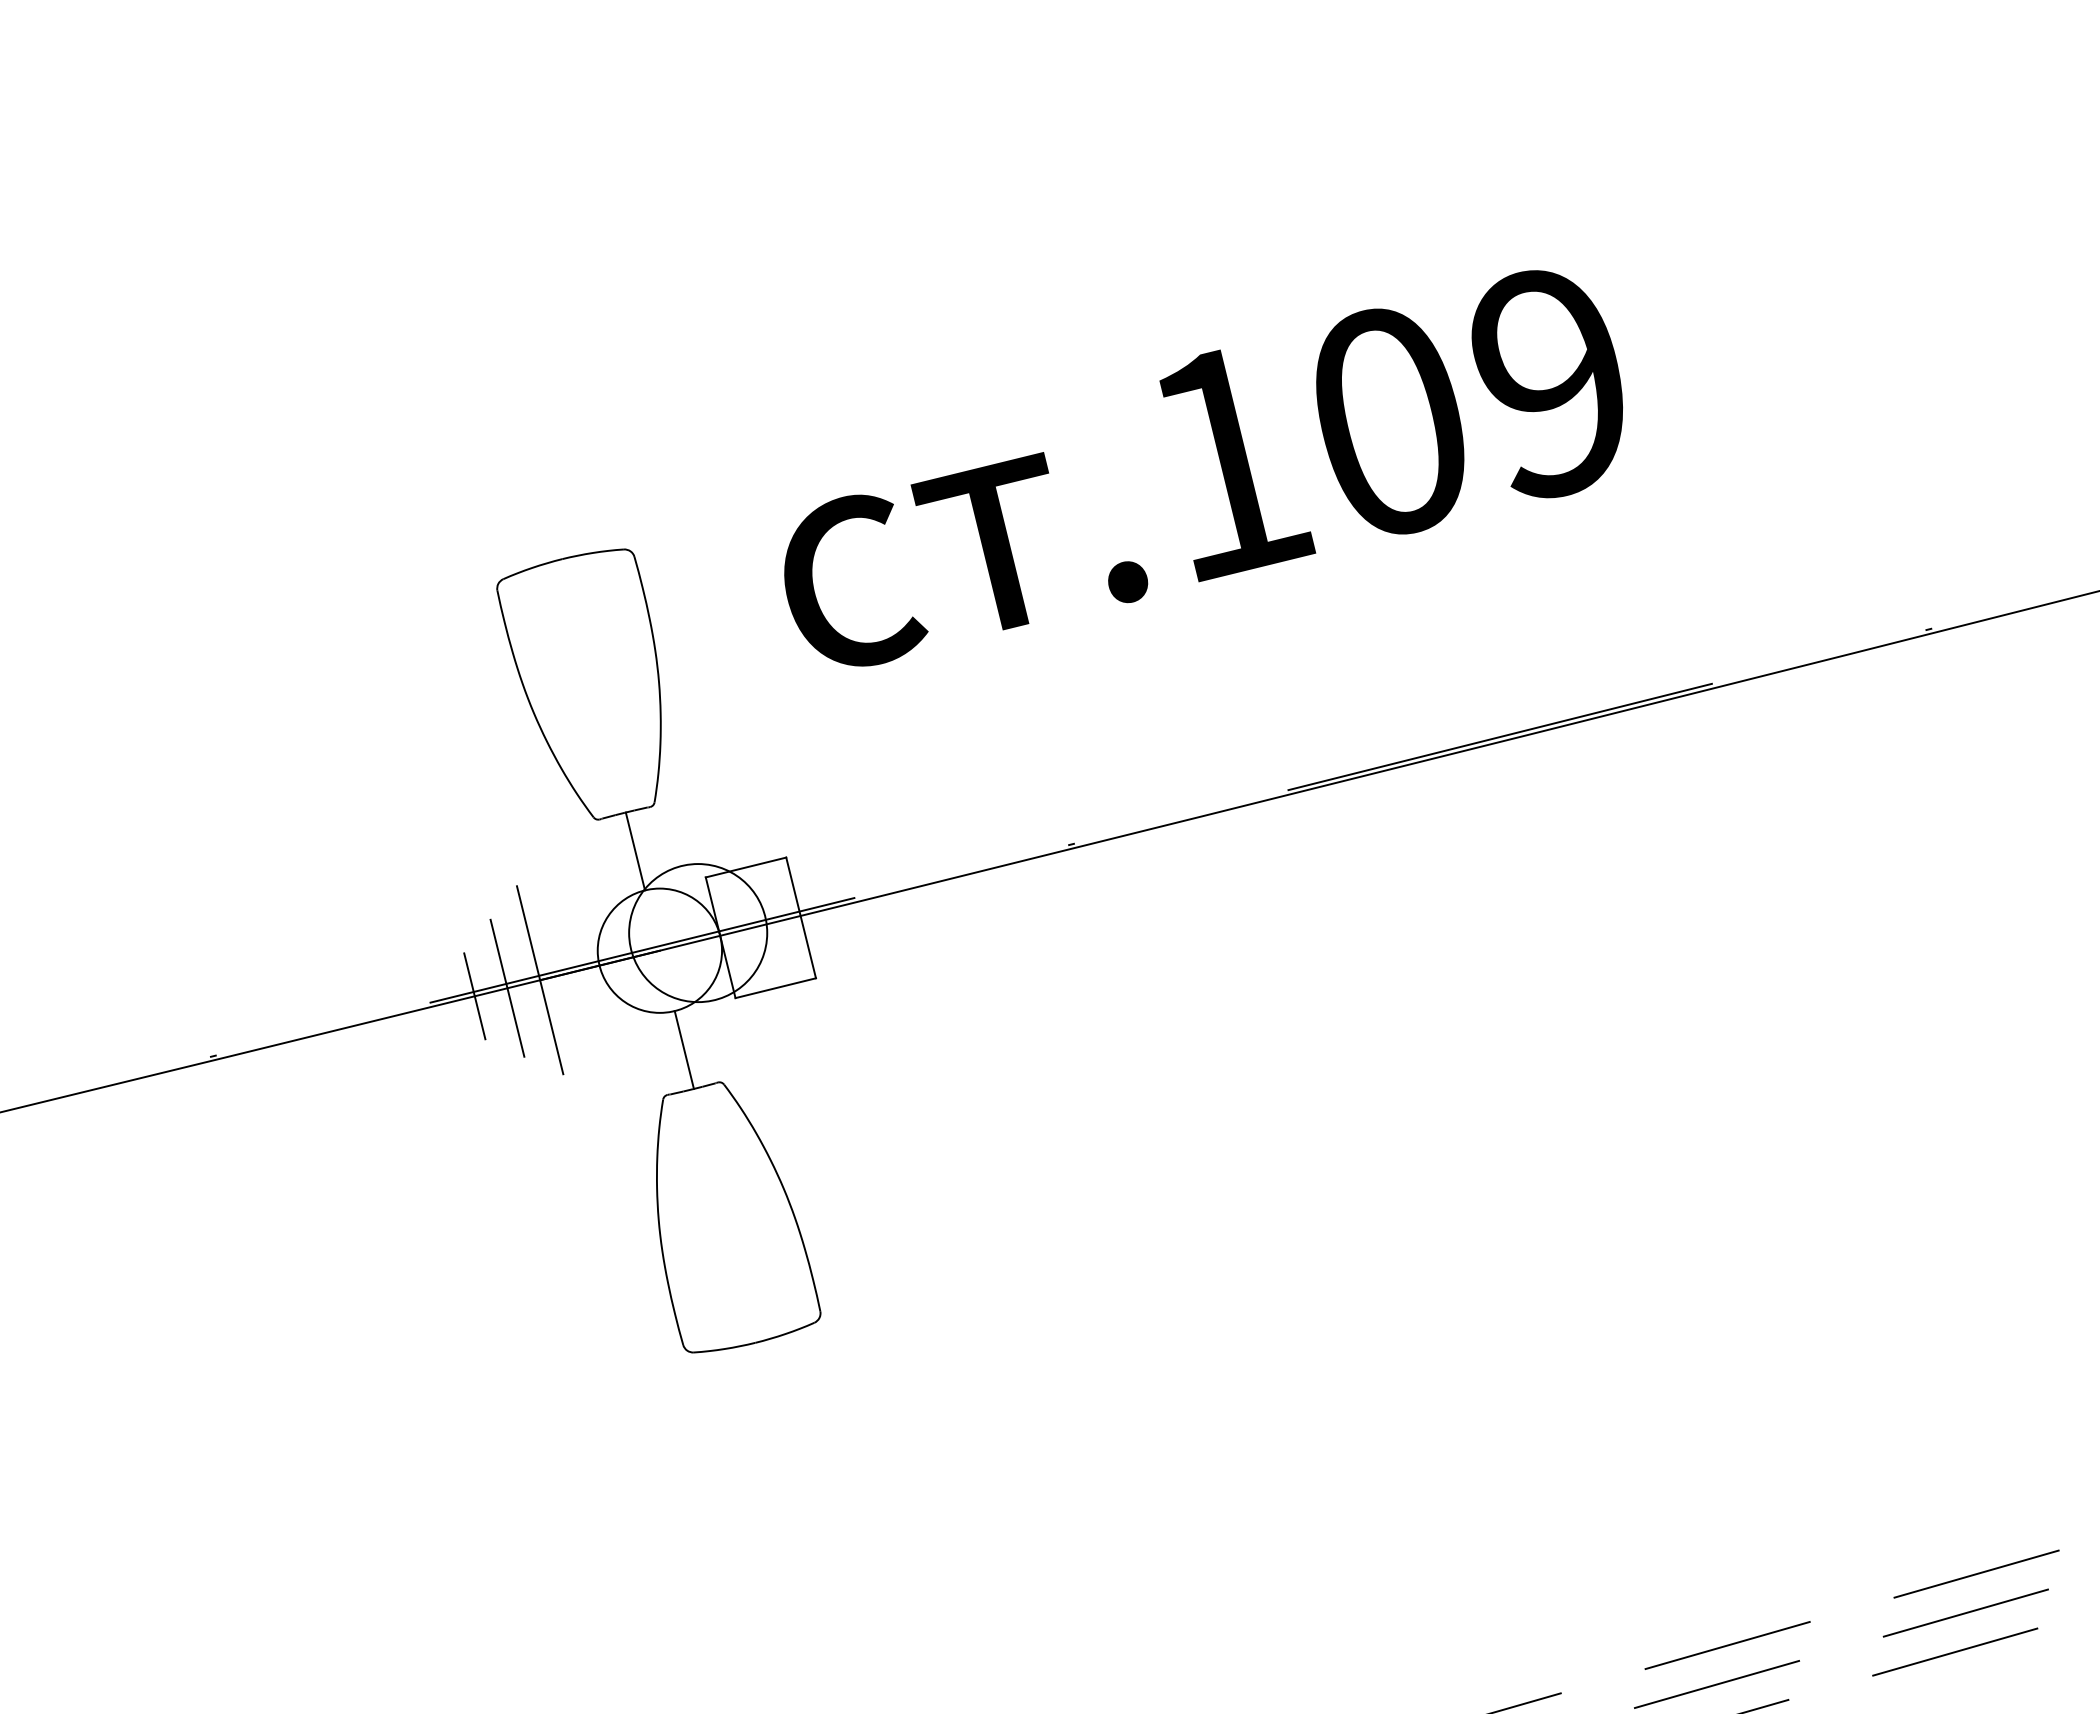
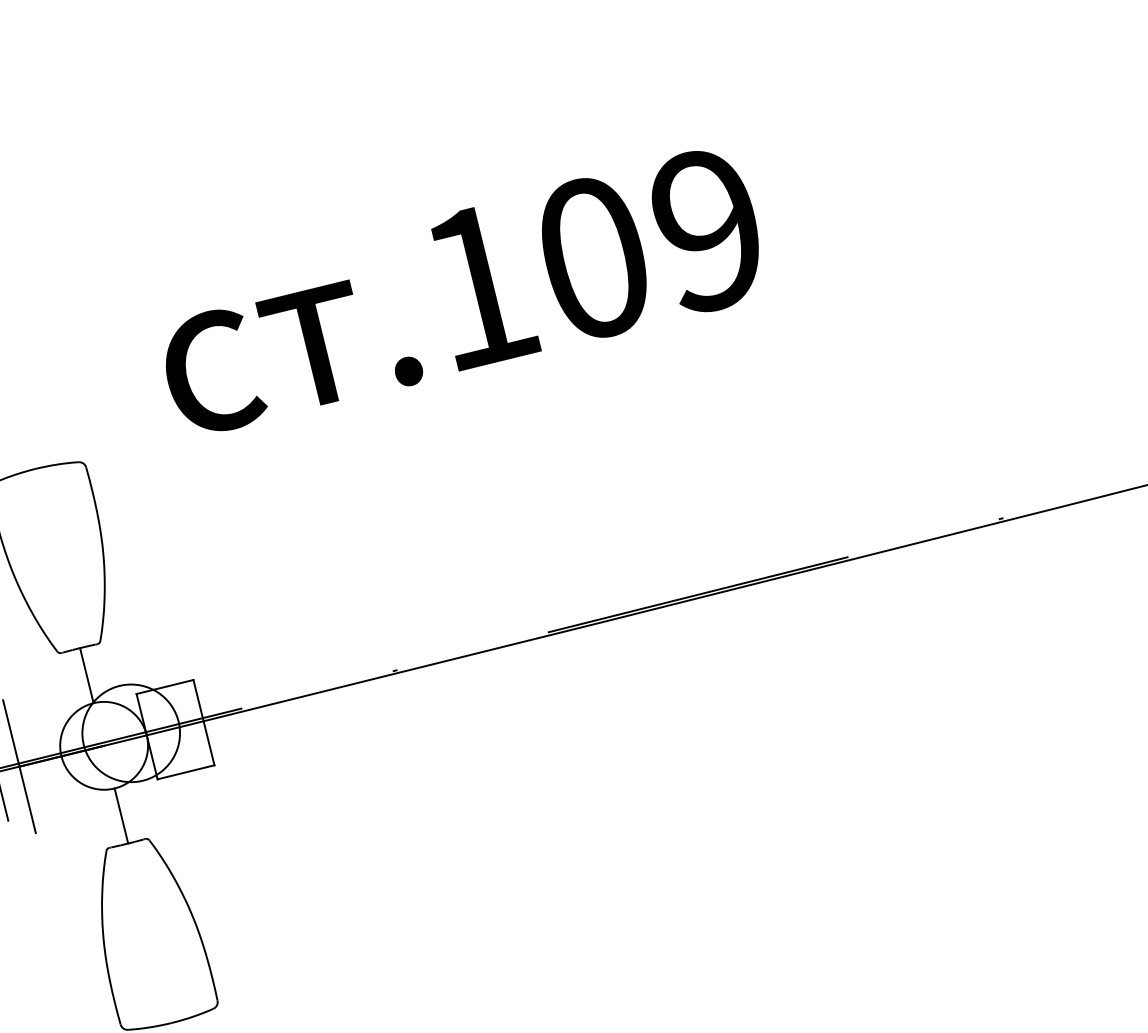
text: (1203, 468) -> (462, 291), moved

